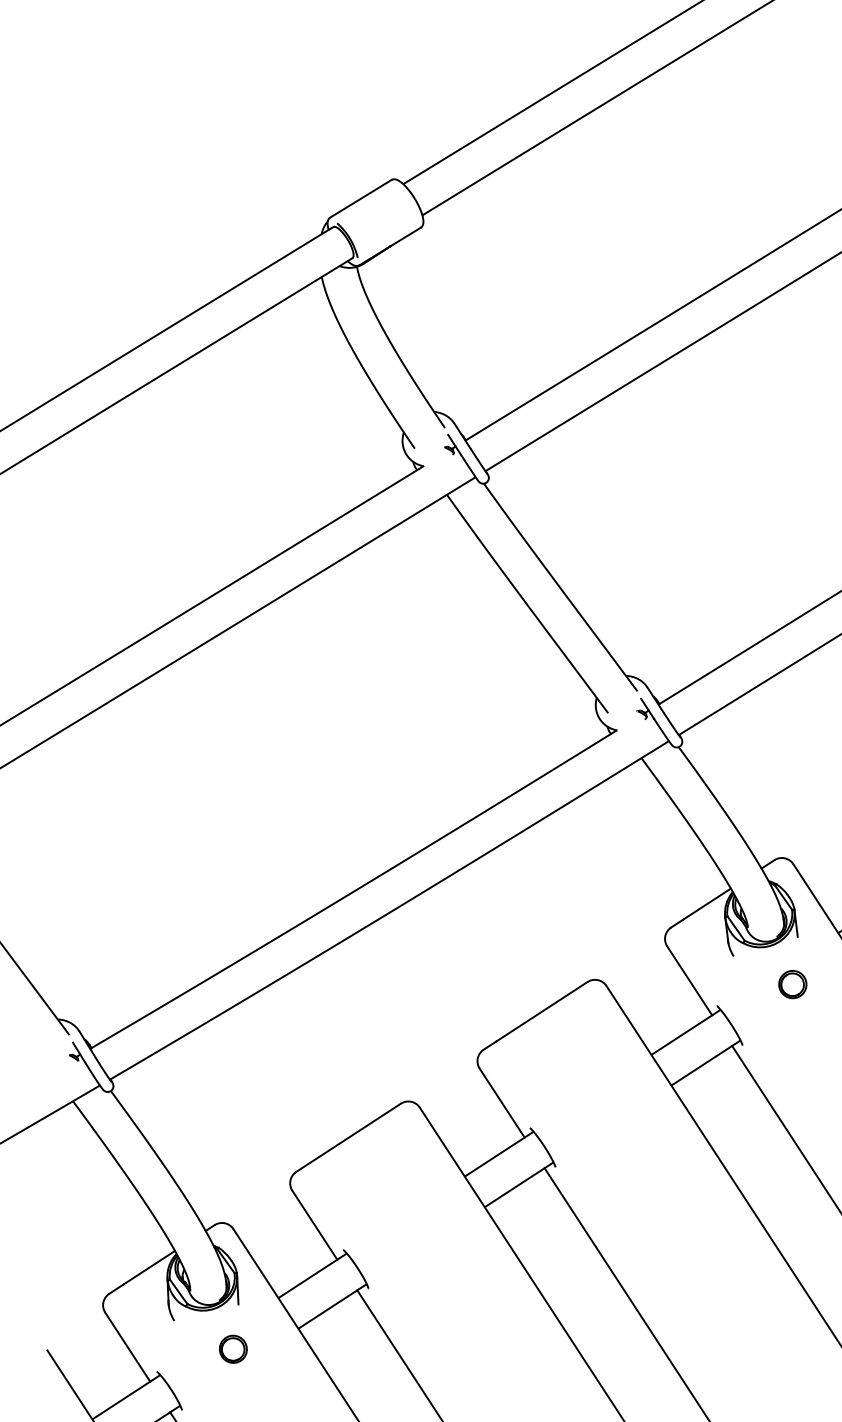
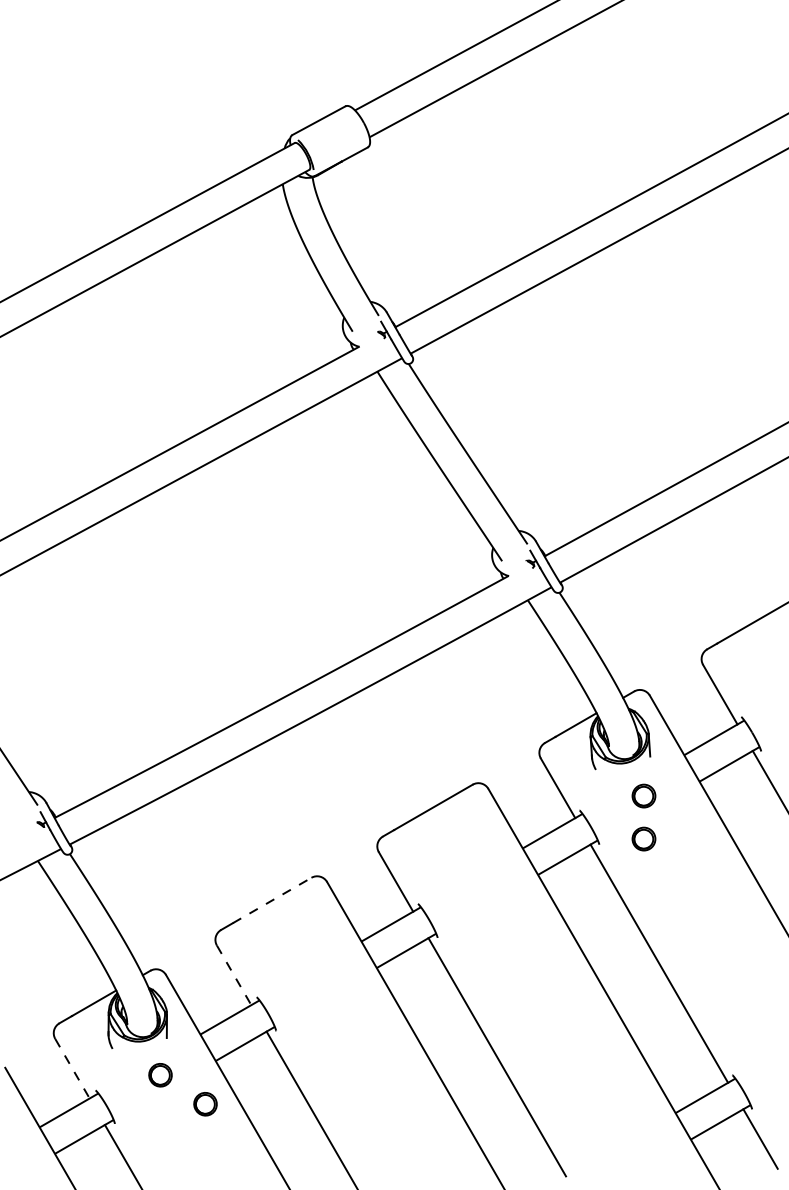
part: (794, 1035) -> (643, 838), added
line: (355, 1133) -> (272, 900), solid -> dashed
line: (315, 1225) -> (234, 975), solid -> dashed
line: (127, 1348) -> (72, 1069), solid -> dashed
part: (288, 1381) -> (205, 1104), added

